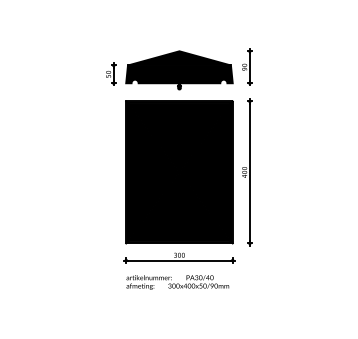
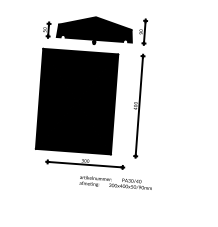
part: (179, 172) -> (77, 101), moved
text: (177, 282) -> (115, 183), moved

